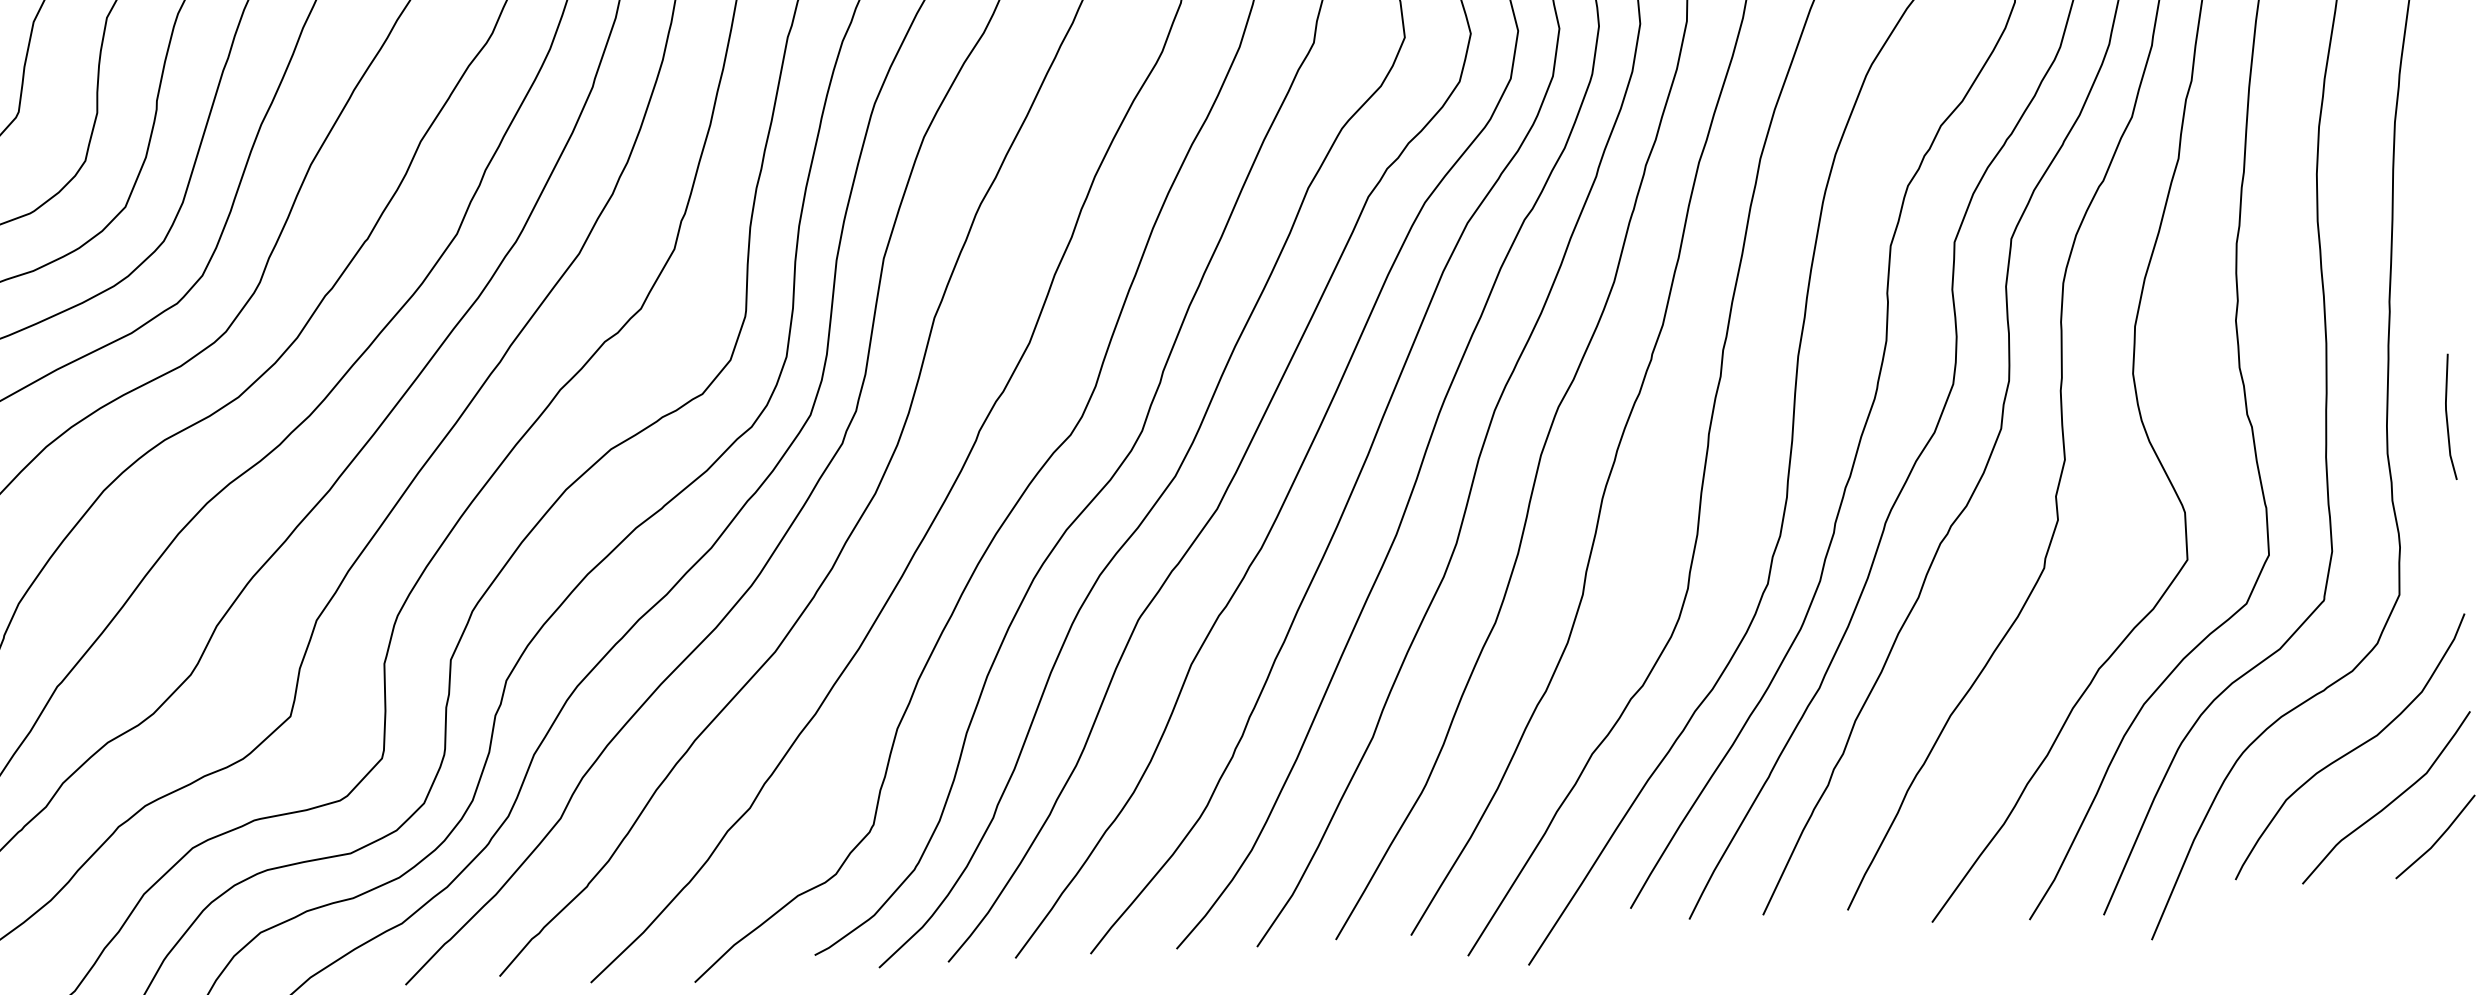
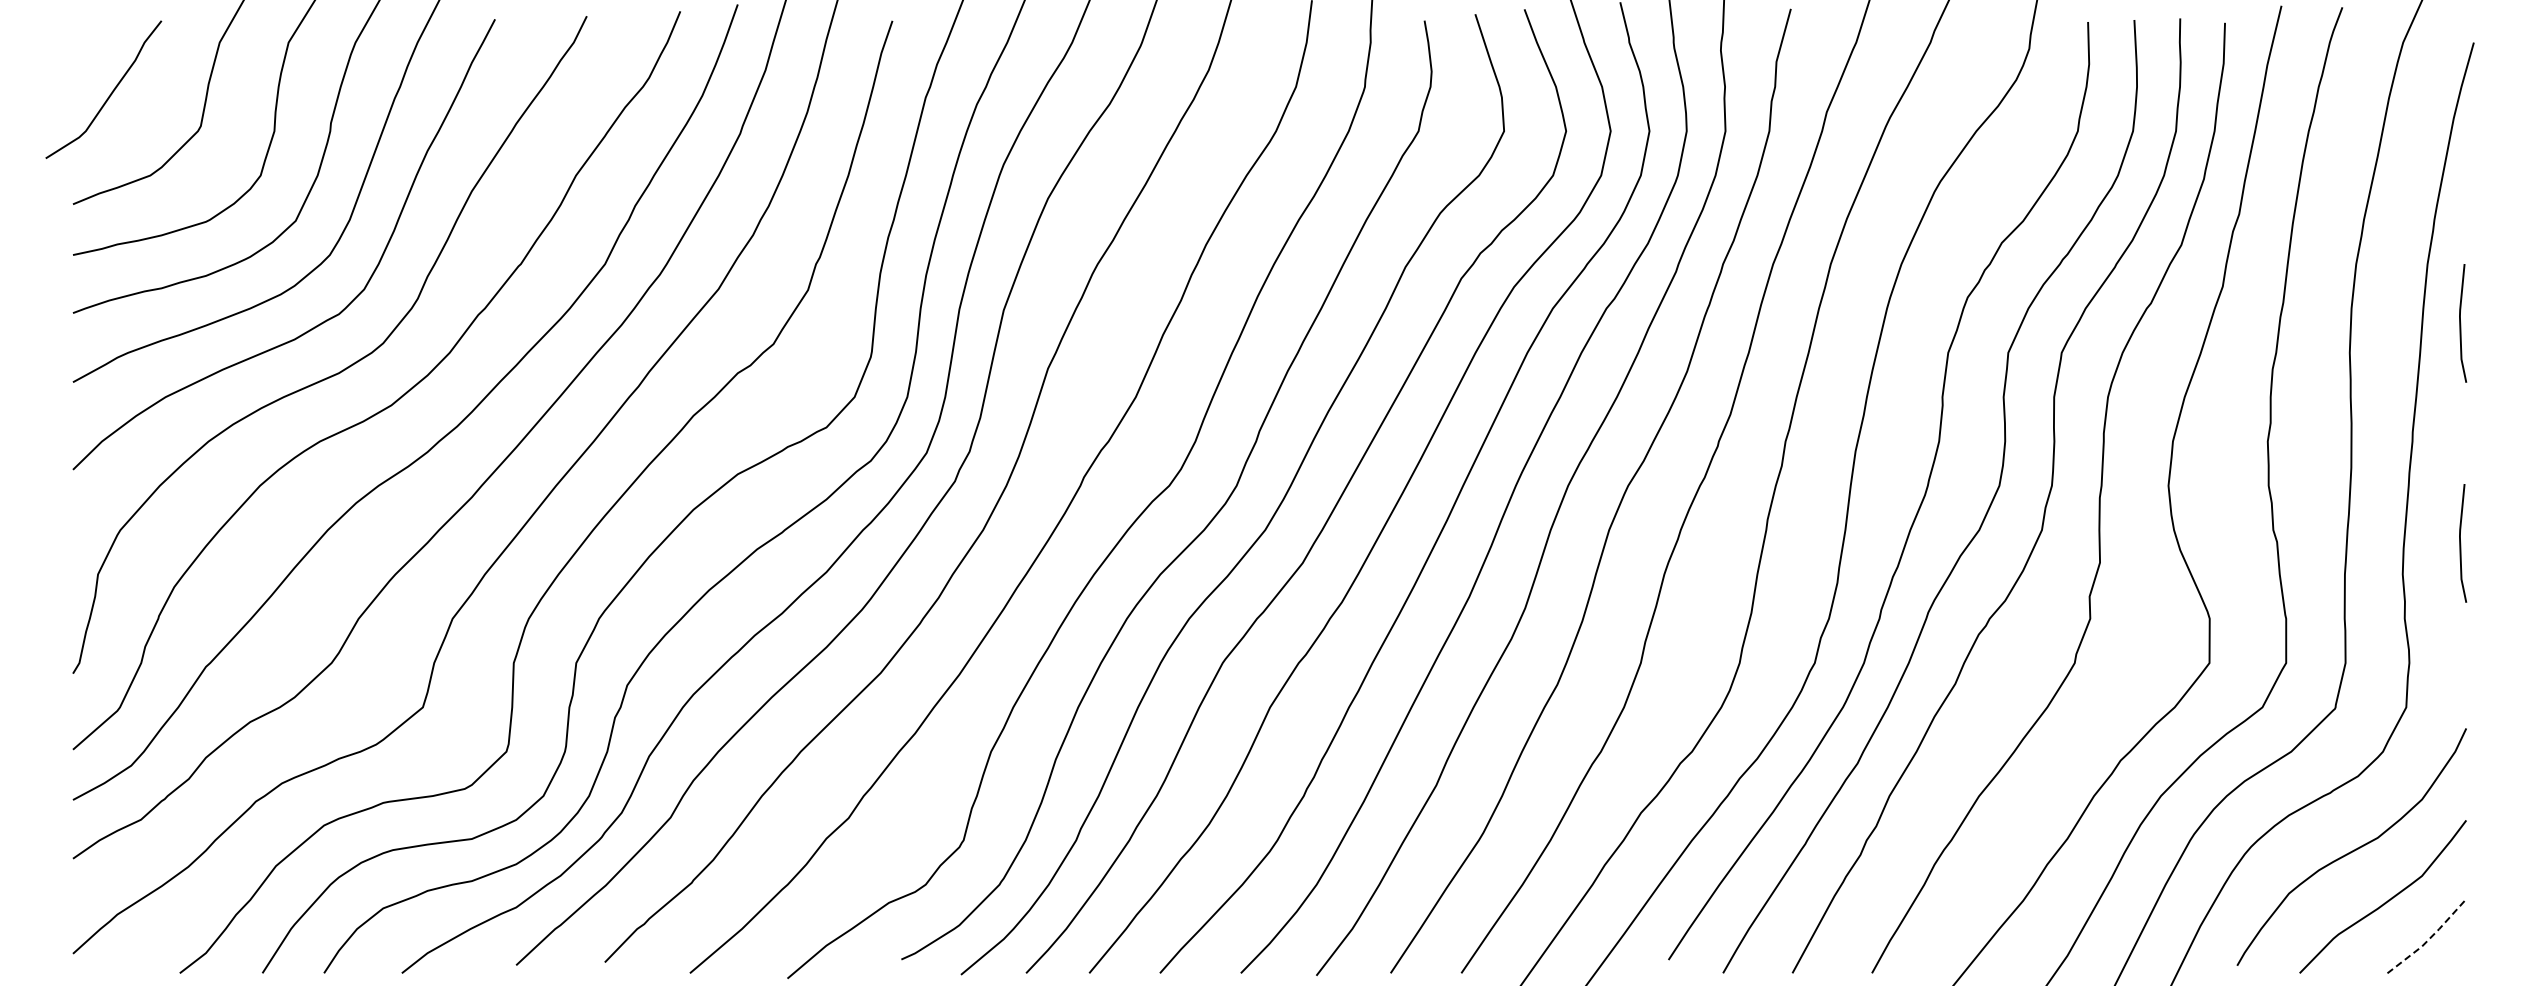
line: (2434, 183) -> (2461, 323), added
line: (2438, 839) -> (2429, 938), solid -> dashed

